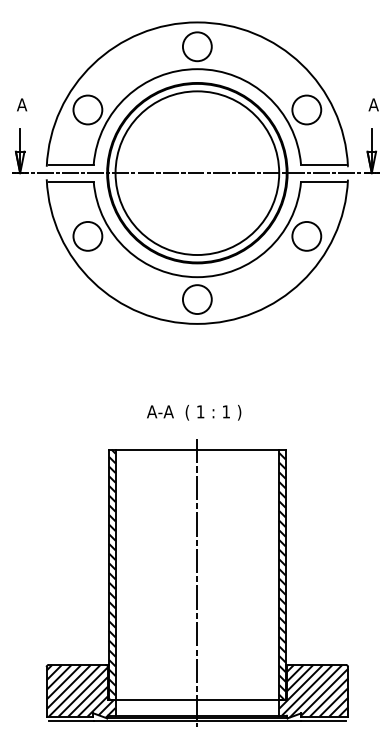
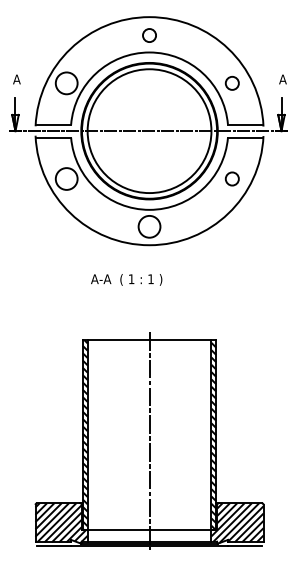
circle: (196, 46) -> (148, 35), size x0.6
circle: (306, 109) -> (232, 83), size x0.6
circle: (306, 235) -> (232, 178), size x0.6
text: (194, 412) -> (126, 279), moved

